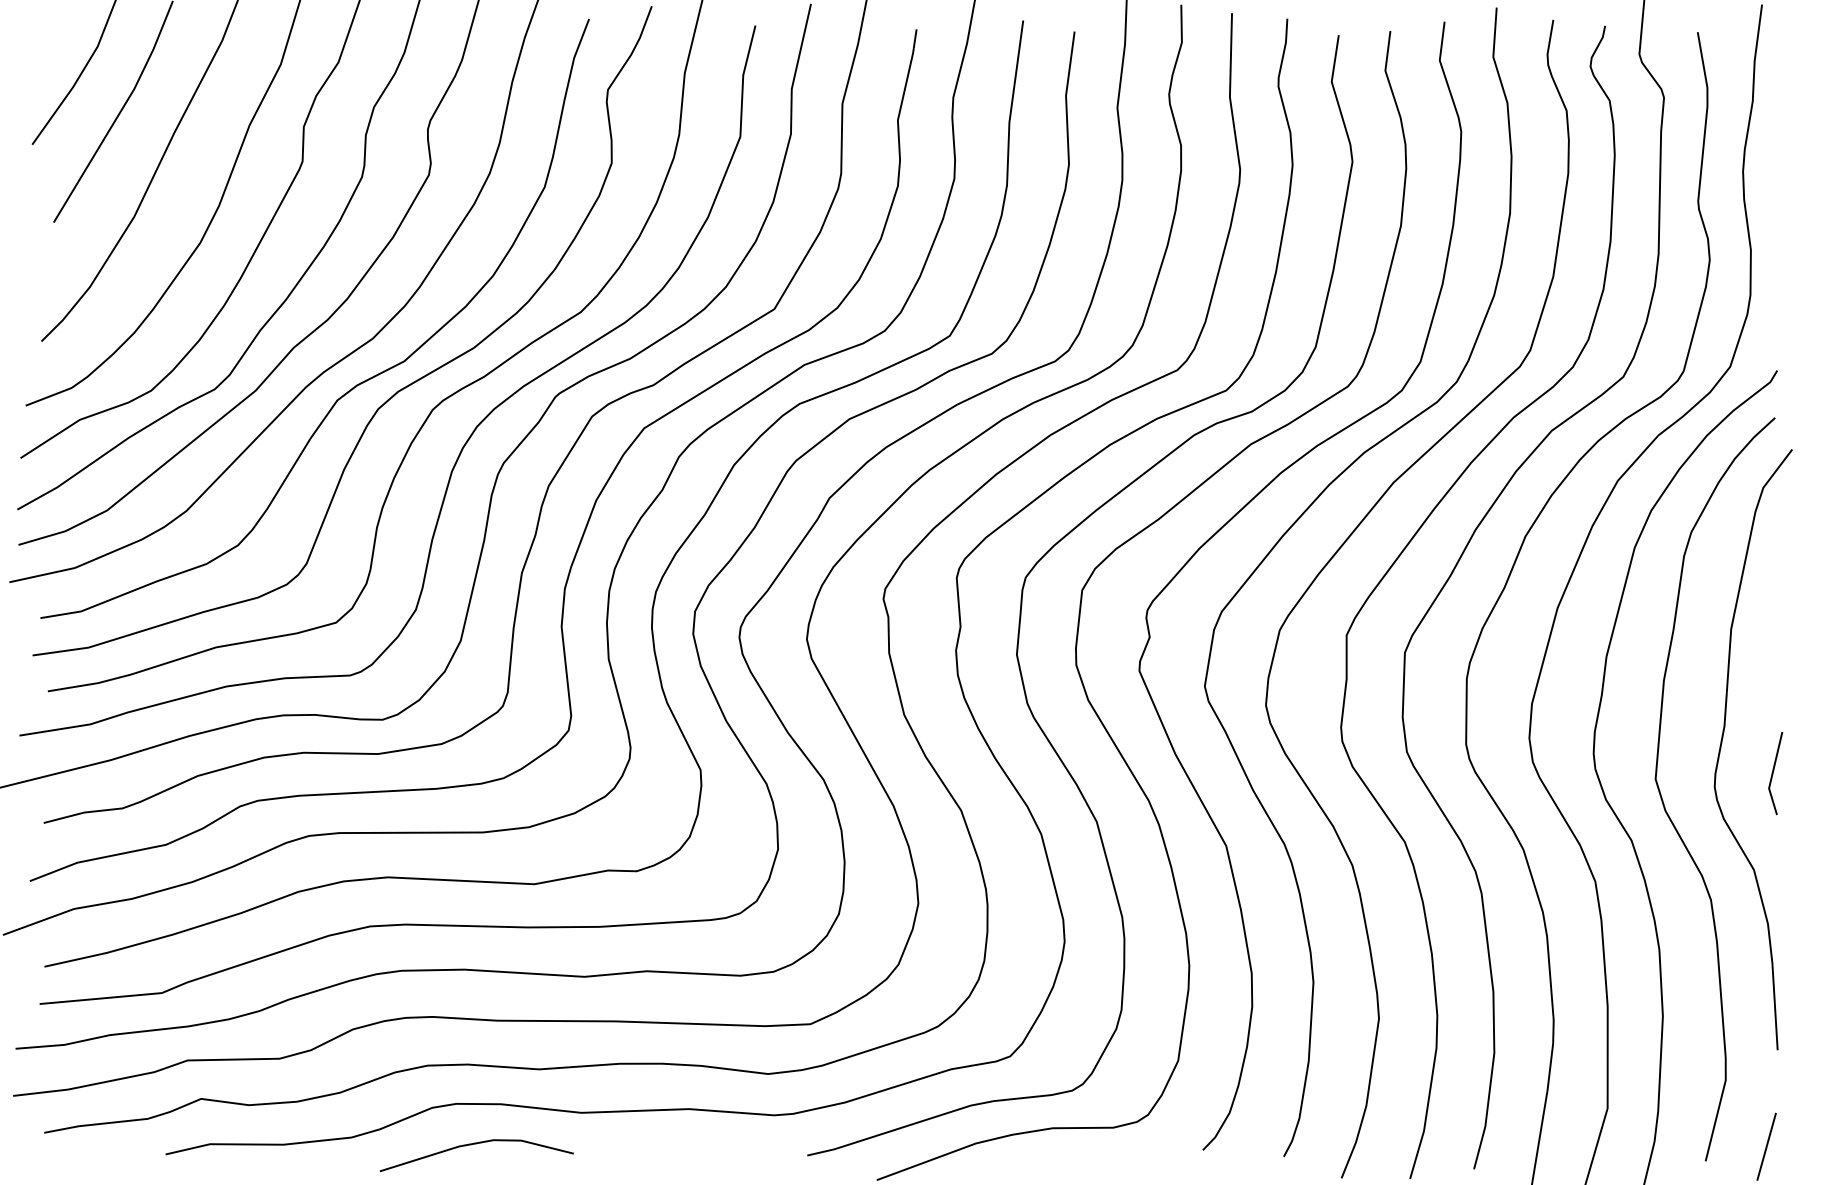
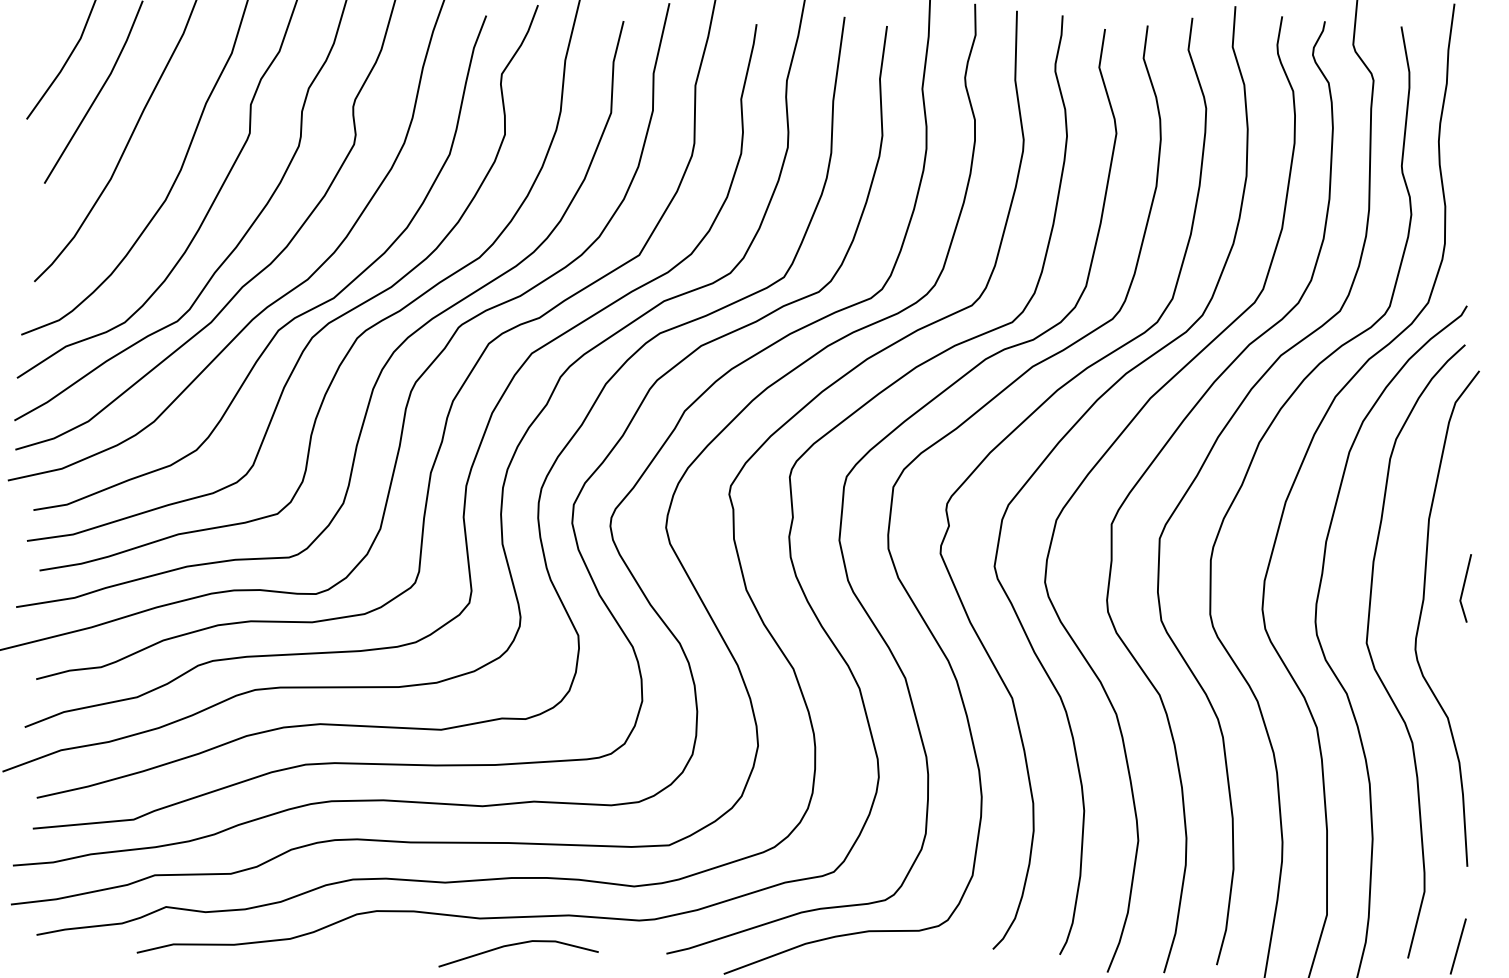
line: (1774, 773) -> (1464, 588), moved
line: (473, 1145) -> (515, 945), moved

